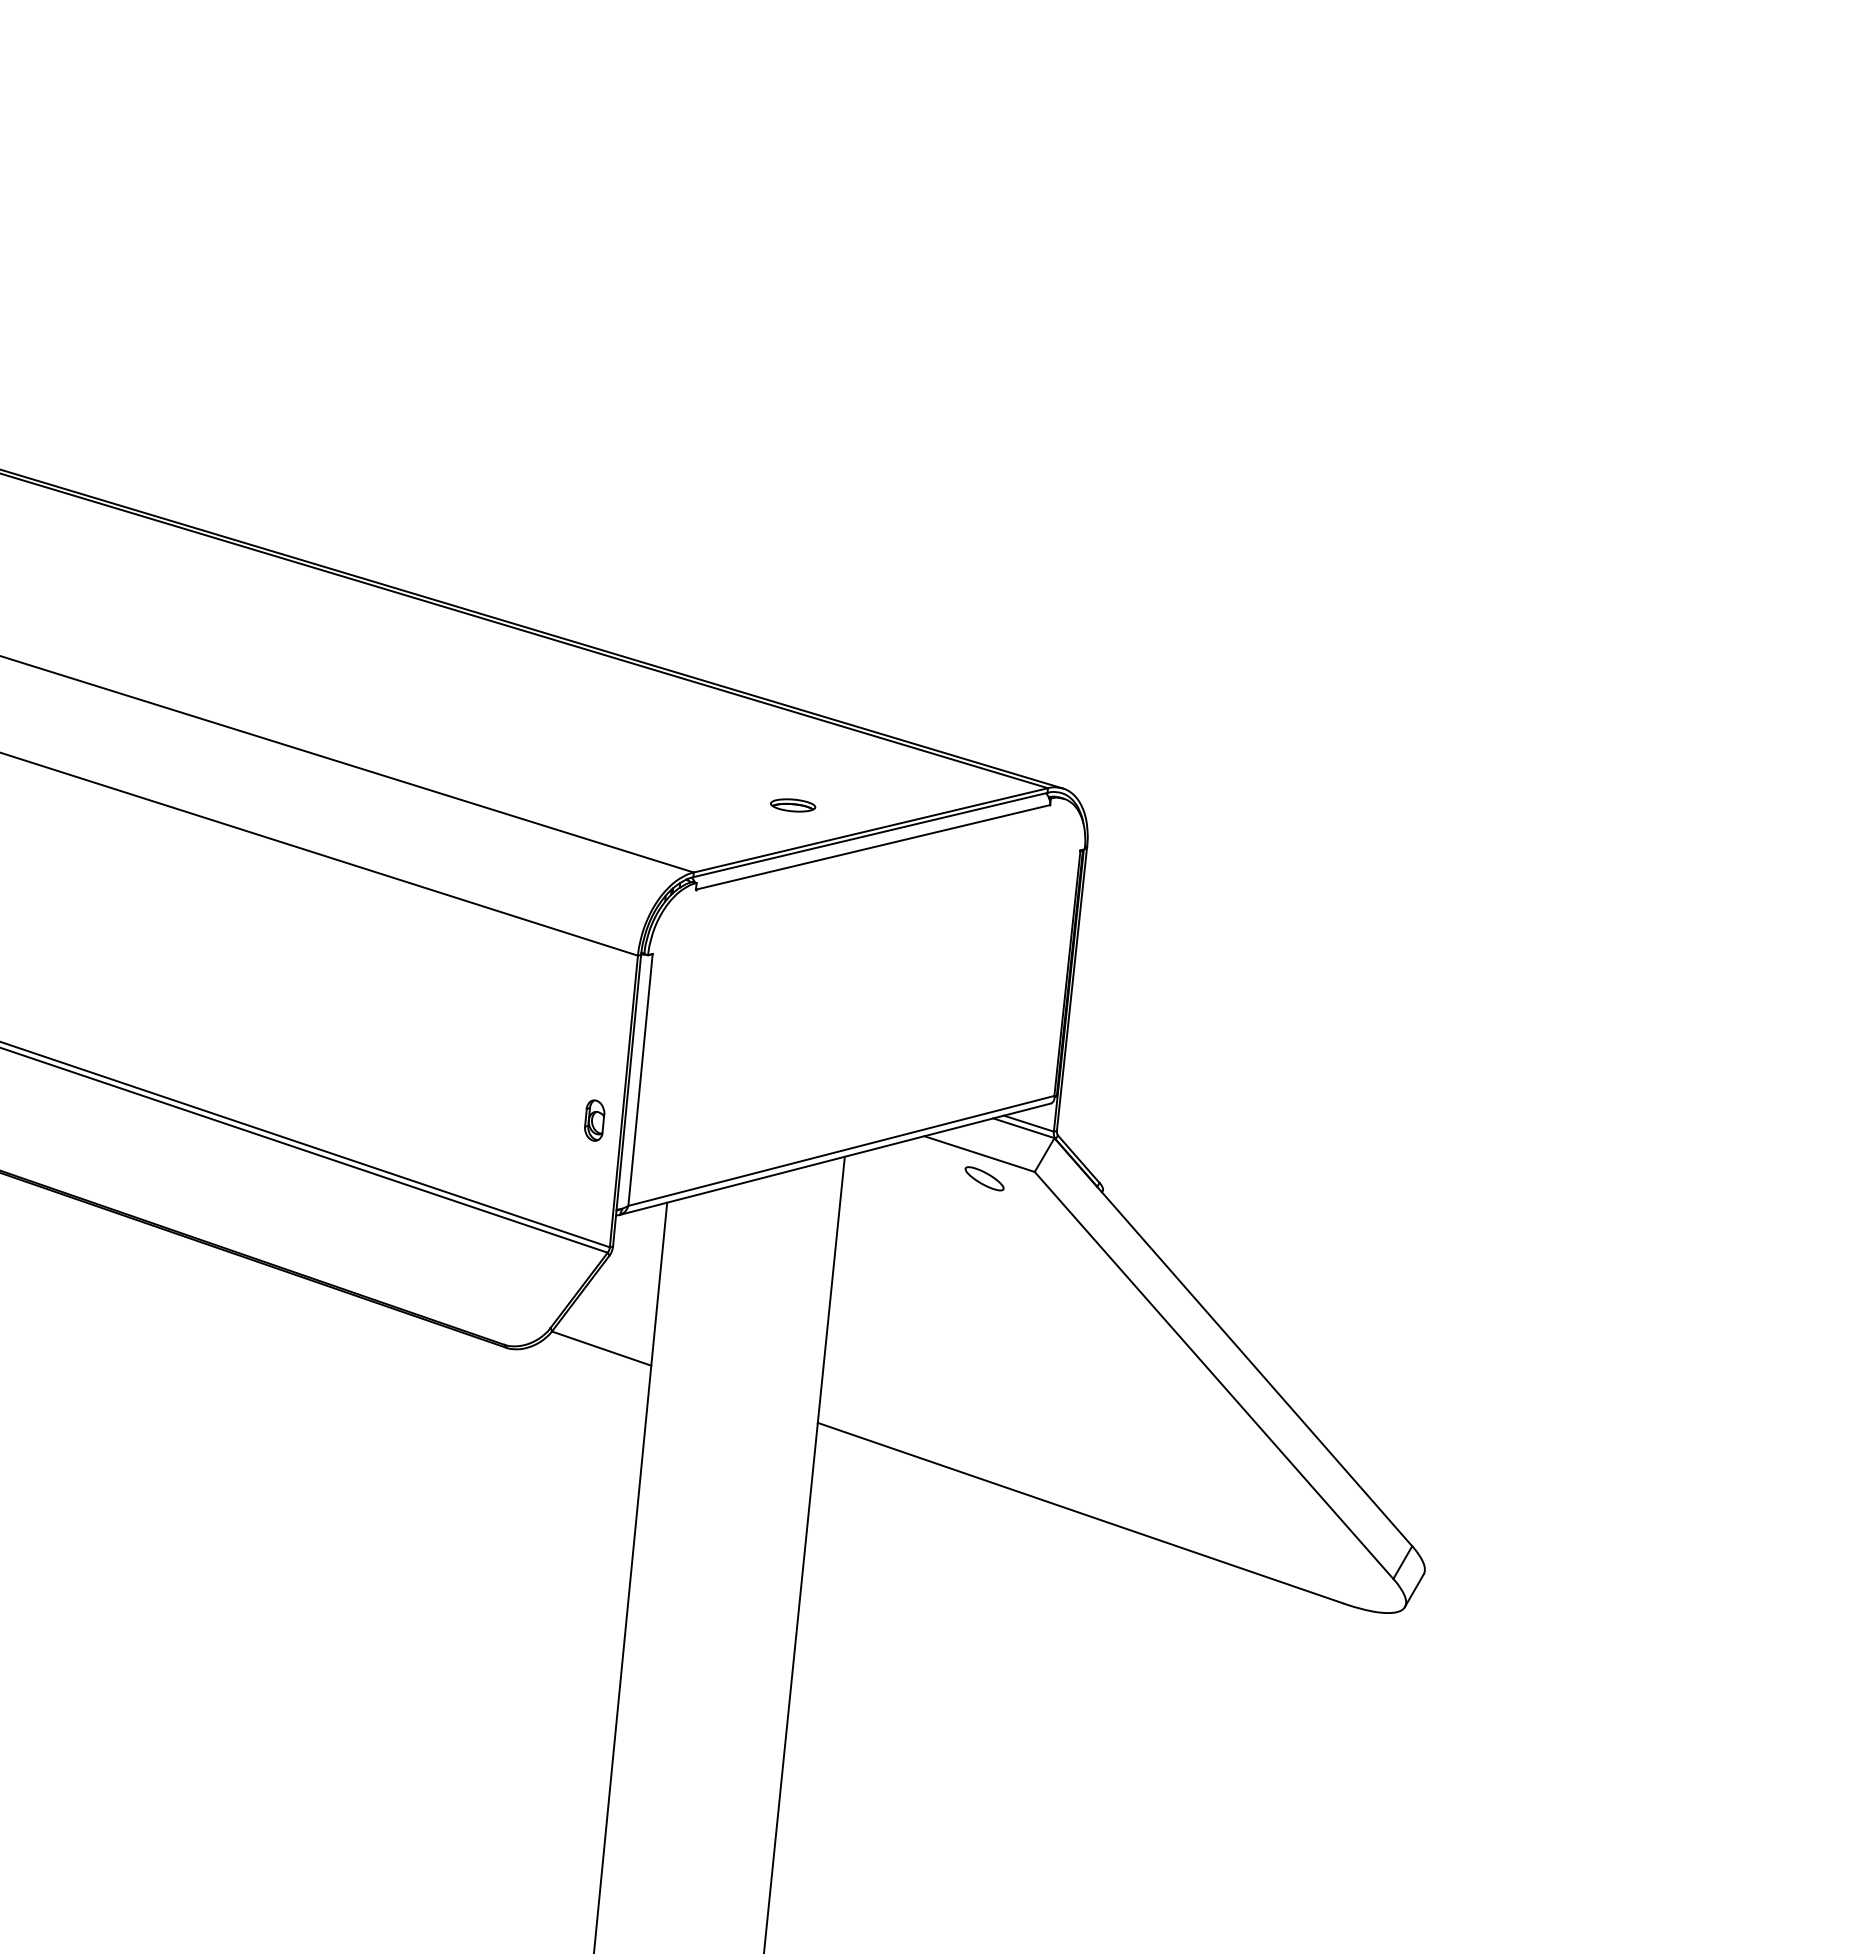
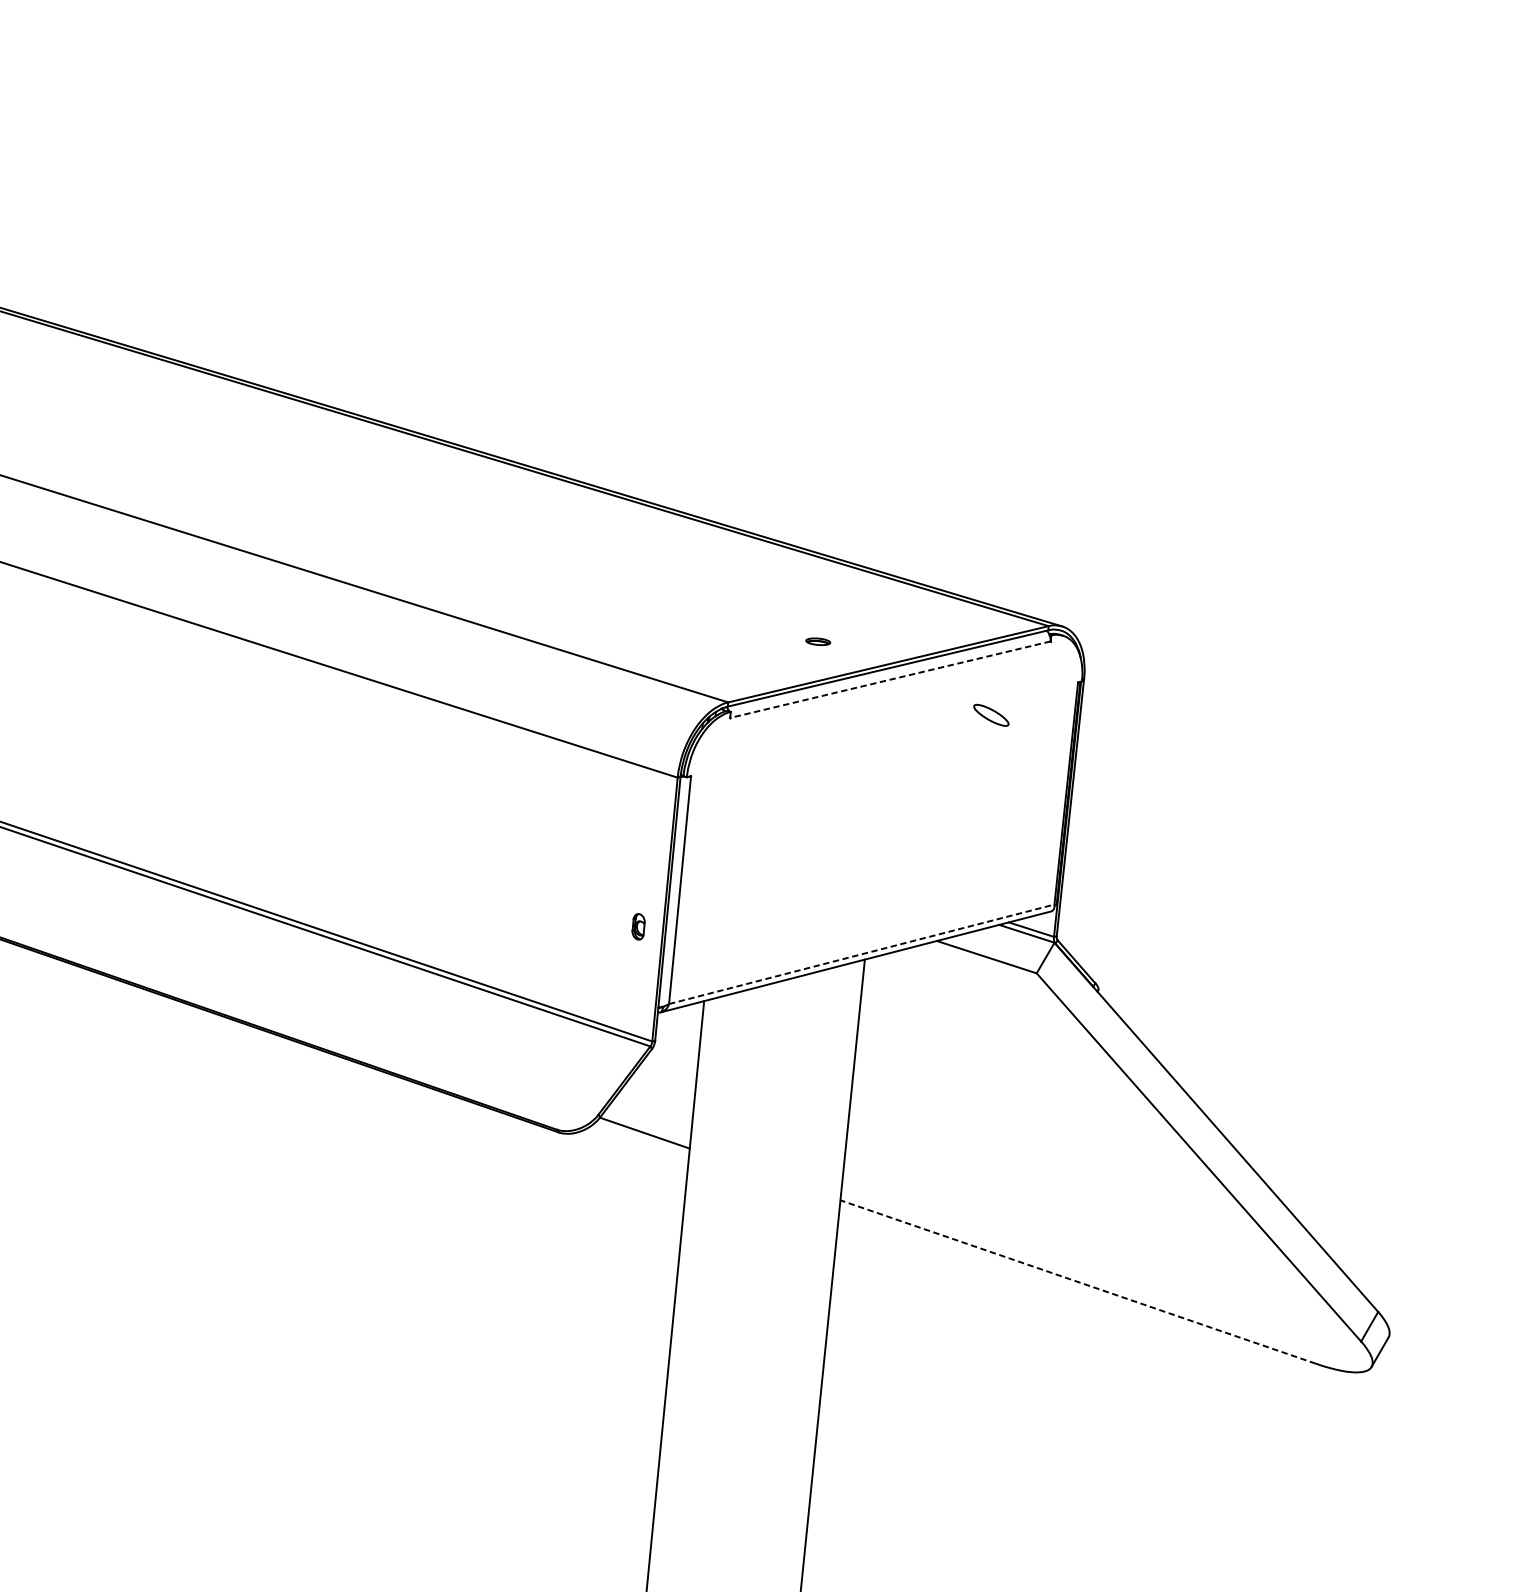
part: (793, 805) -> (818, 641), size x0.6
line: (872, 847) -> (889, 679), solid -> dashed
part: (594, 1120) -> (638, 926), size x0.7
line: (841, 1150) -> (861, 953), solid -> dashed
part: (984, 1178) -> (991, 715), moved
line: (1080, 1513) -> (1078, 1282), solid -> dashed

